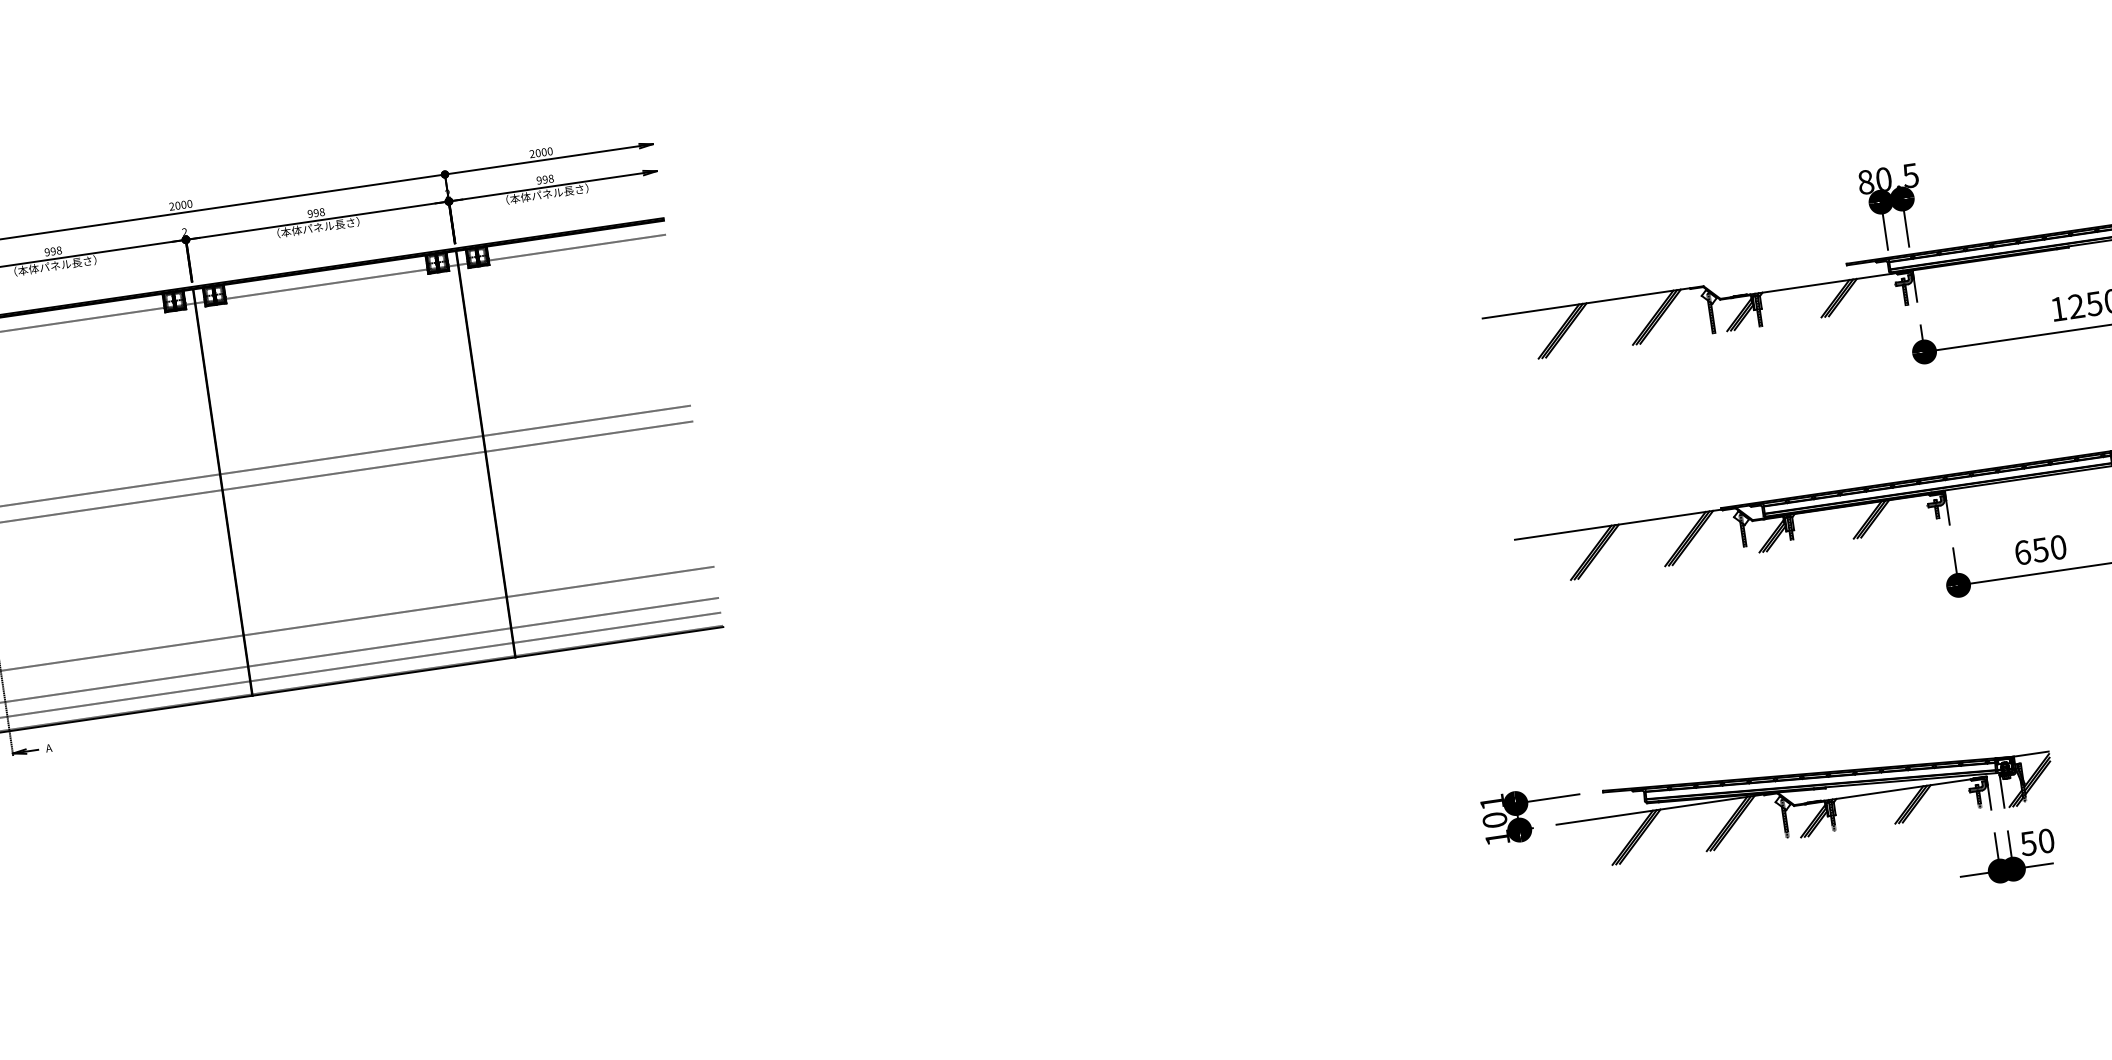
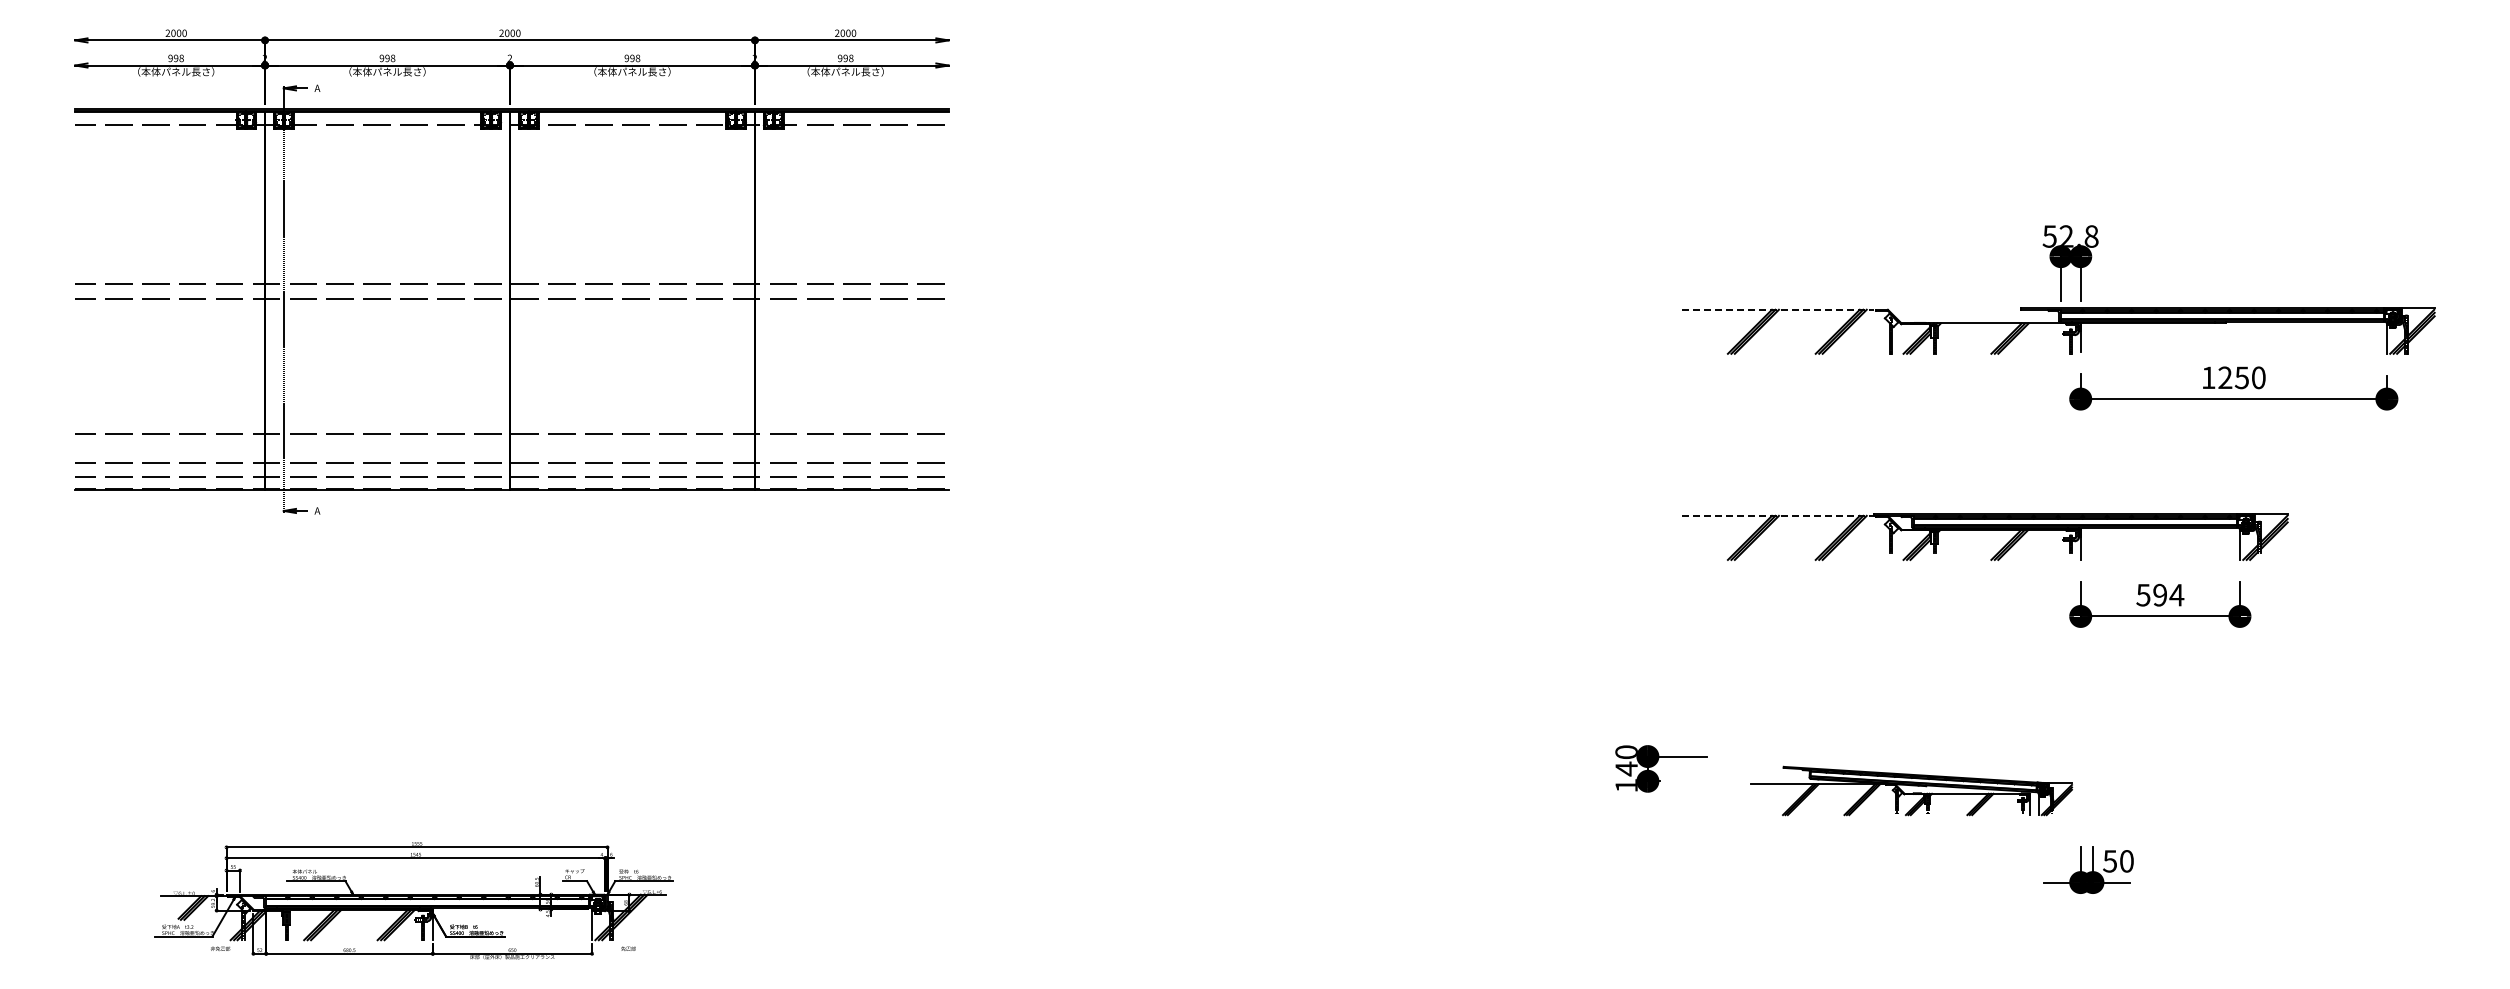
text: (1888, 179) -> (2070, 236), 80.5 -> 52.8
line: (1586, 303) -> (1778, 309), solid -> dashed
line: (1618, 524) -> (1778, 515), solid -> dashed
text: (2040, 549) -> (2160, 594), 650 -> 594
part: (1804, 798) -> (1911, 790), size x0.7
text: (1493, 811) -> (1626, 760), 101 -> 140

